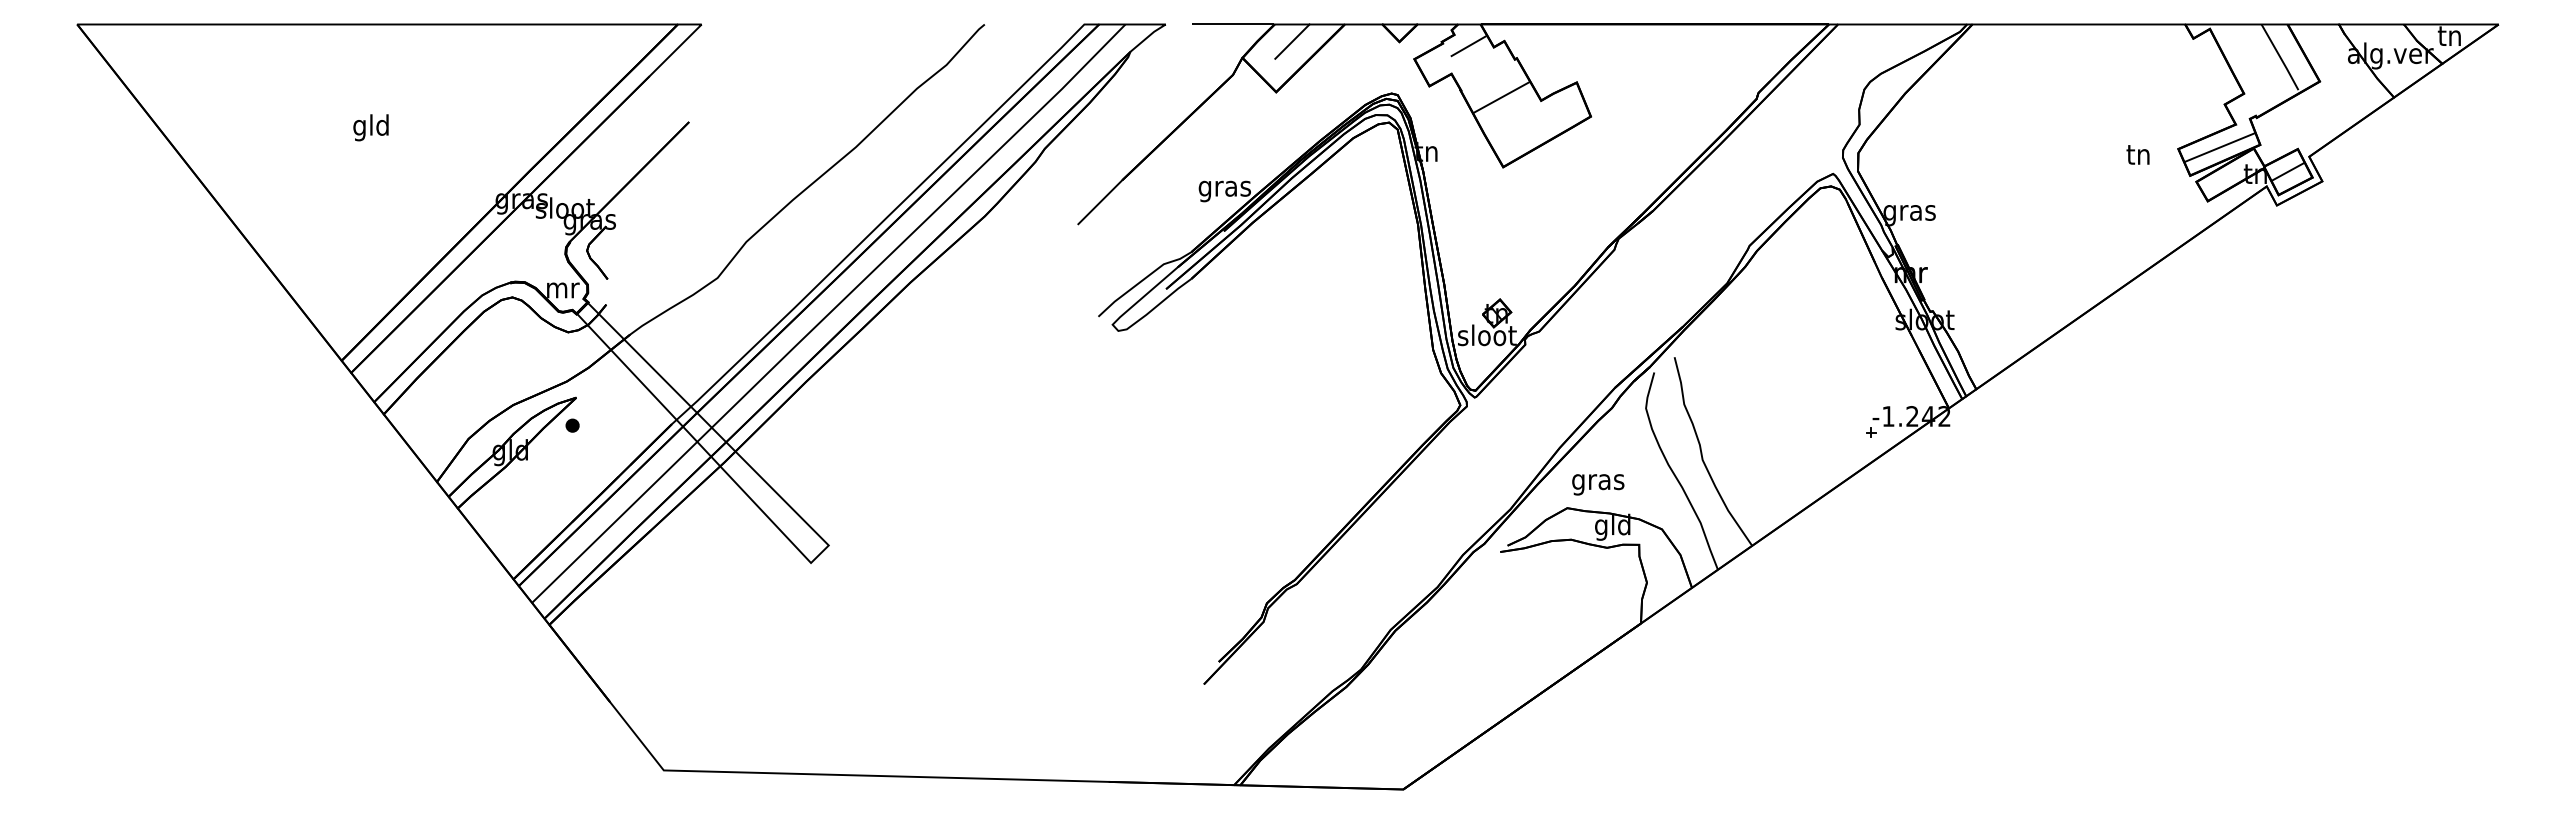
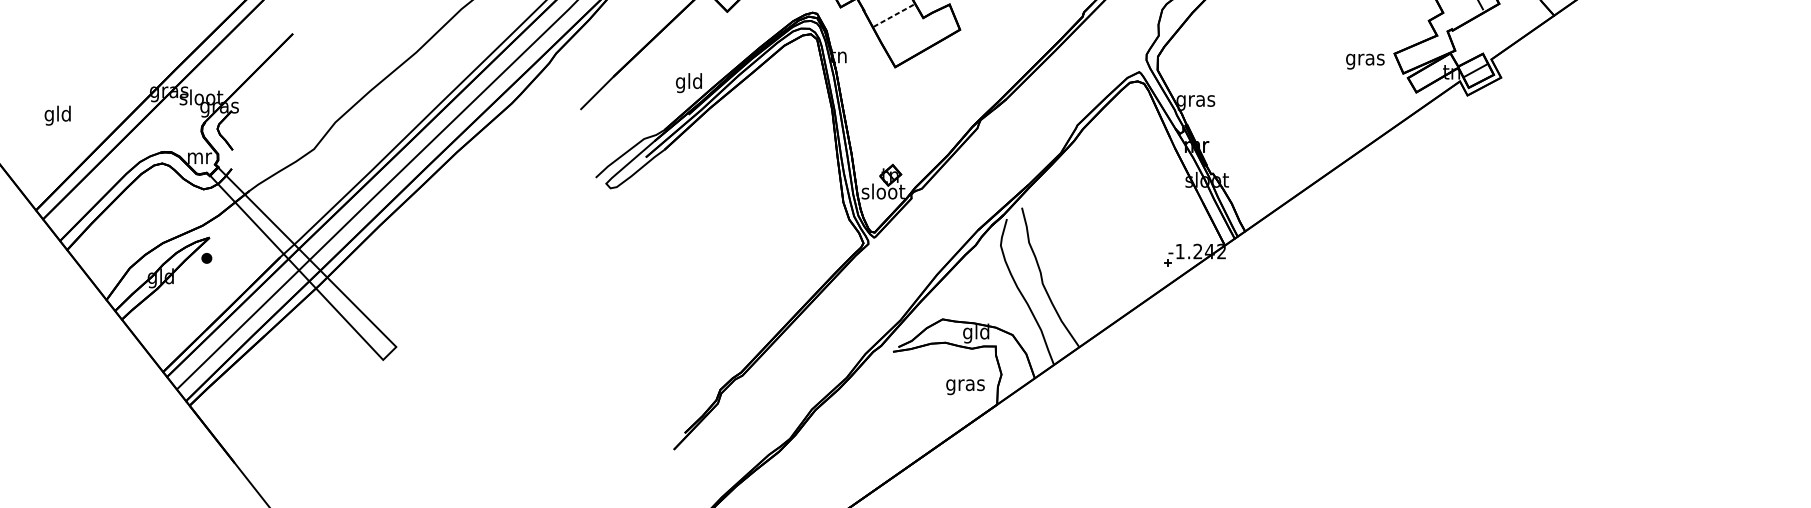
line: (1501, 97) -> (893, 15), solid -> dashed
text: (370, 127) -> (57, 115), moved
line: (2219, 147) -> (1425, 52), removed
text: (2138, 157) -> (1365, 60), tn -> gras
text: (1224, 188) -> (689, 82), gras -> gld
text: (1598, 484) -> (965, 386), moved

